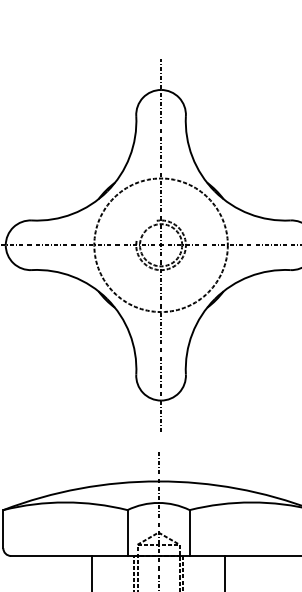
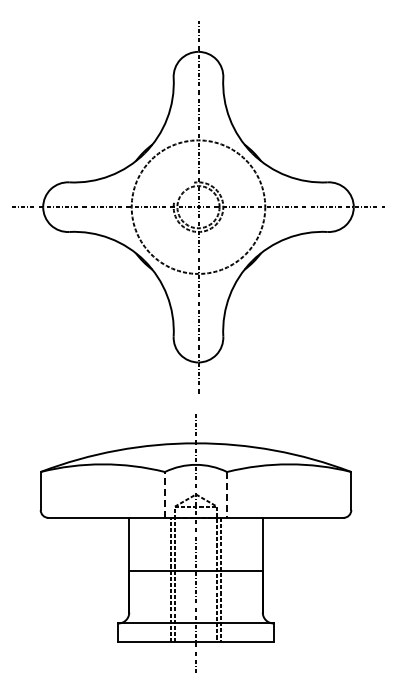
line: (127, 532) -> (164, 494), solid -> dashed
line: (190, 532) -> (227, 494), solid -> dashed

